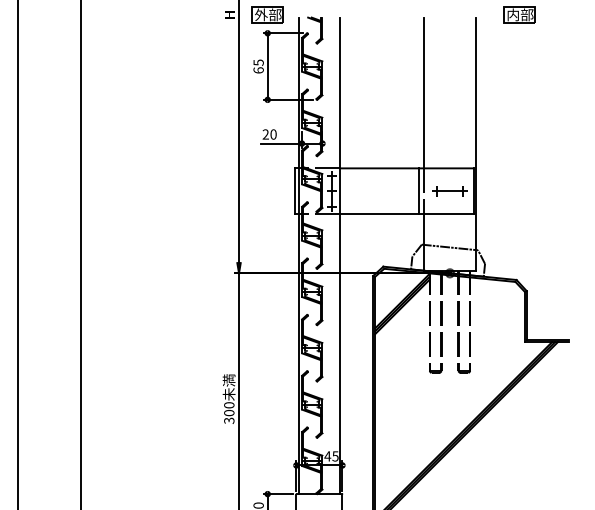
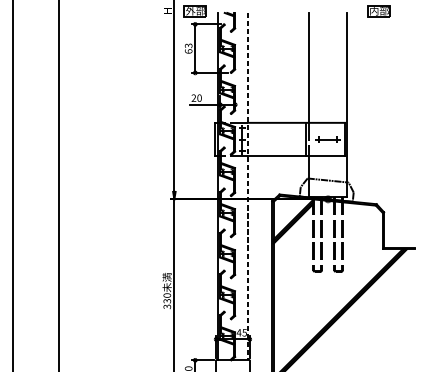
text: (257, 62) -> (187, 45), 65 -> 63
line: (340, 256) -> (248, 187), solid -> dashed
text: (229, 412) -> (167, 300), 300 -> 330

